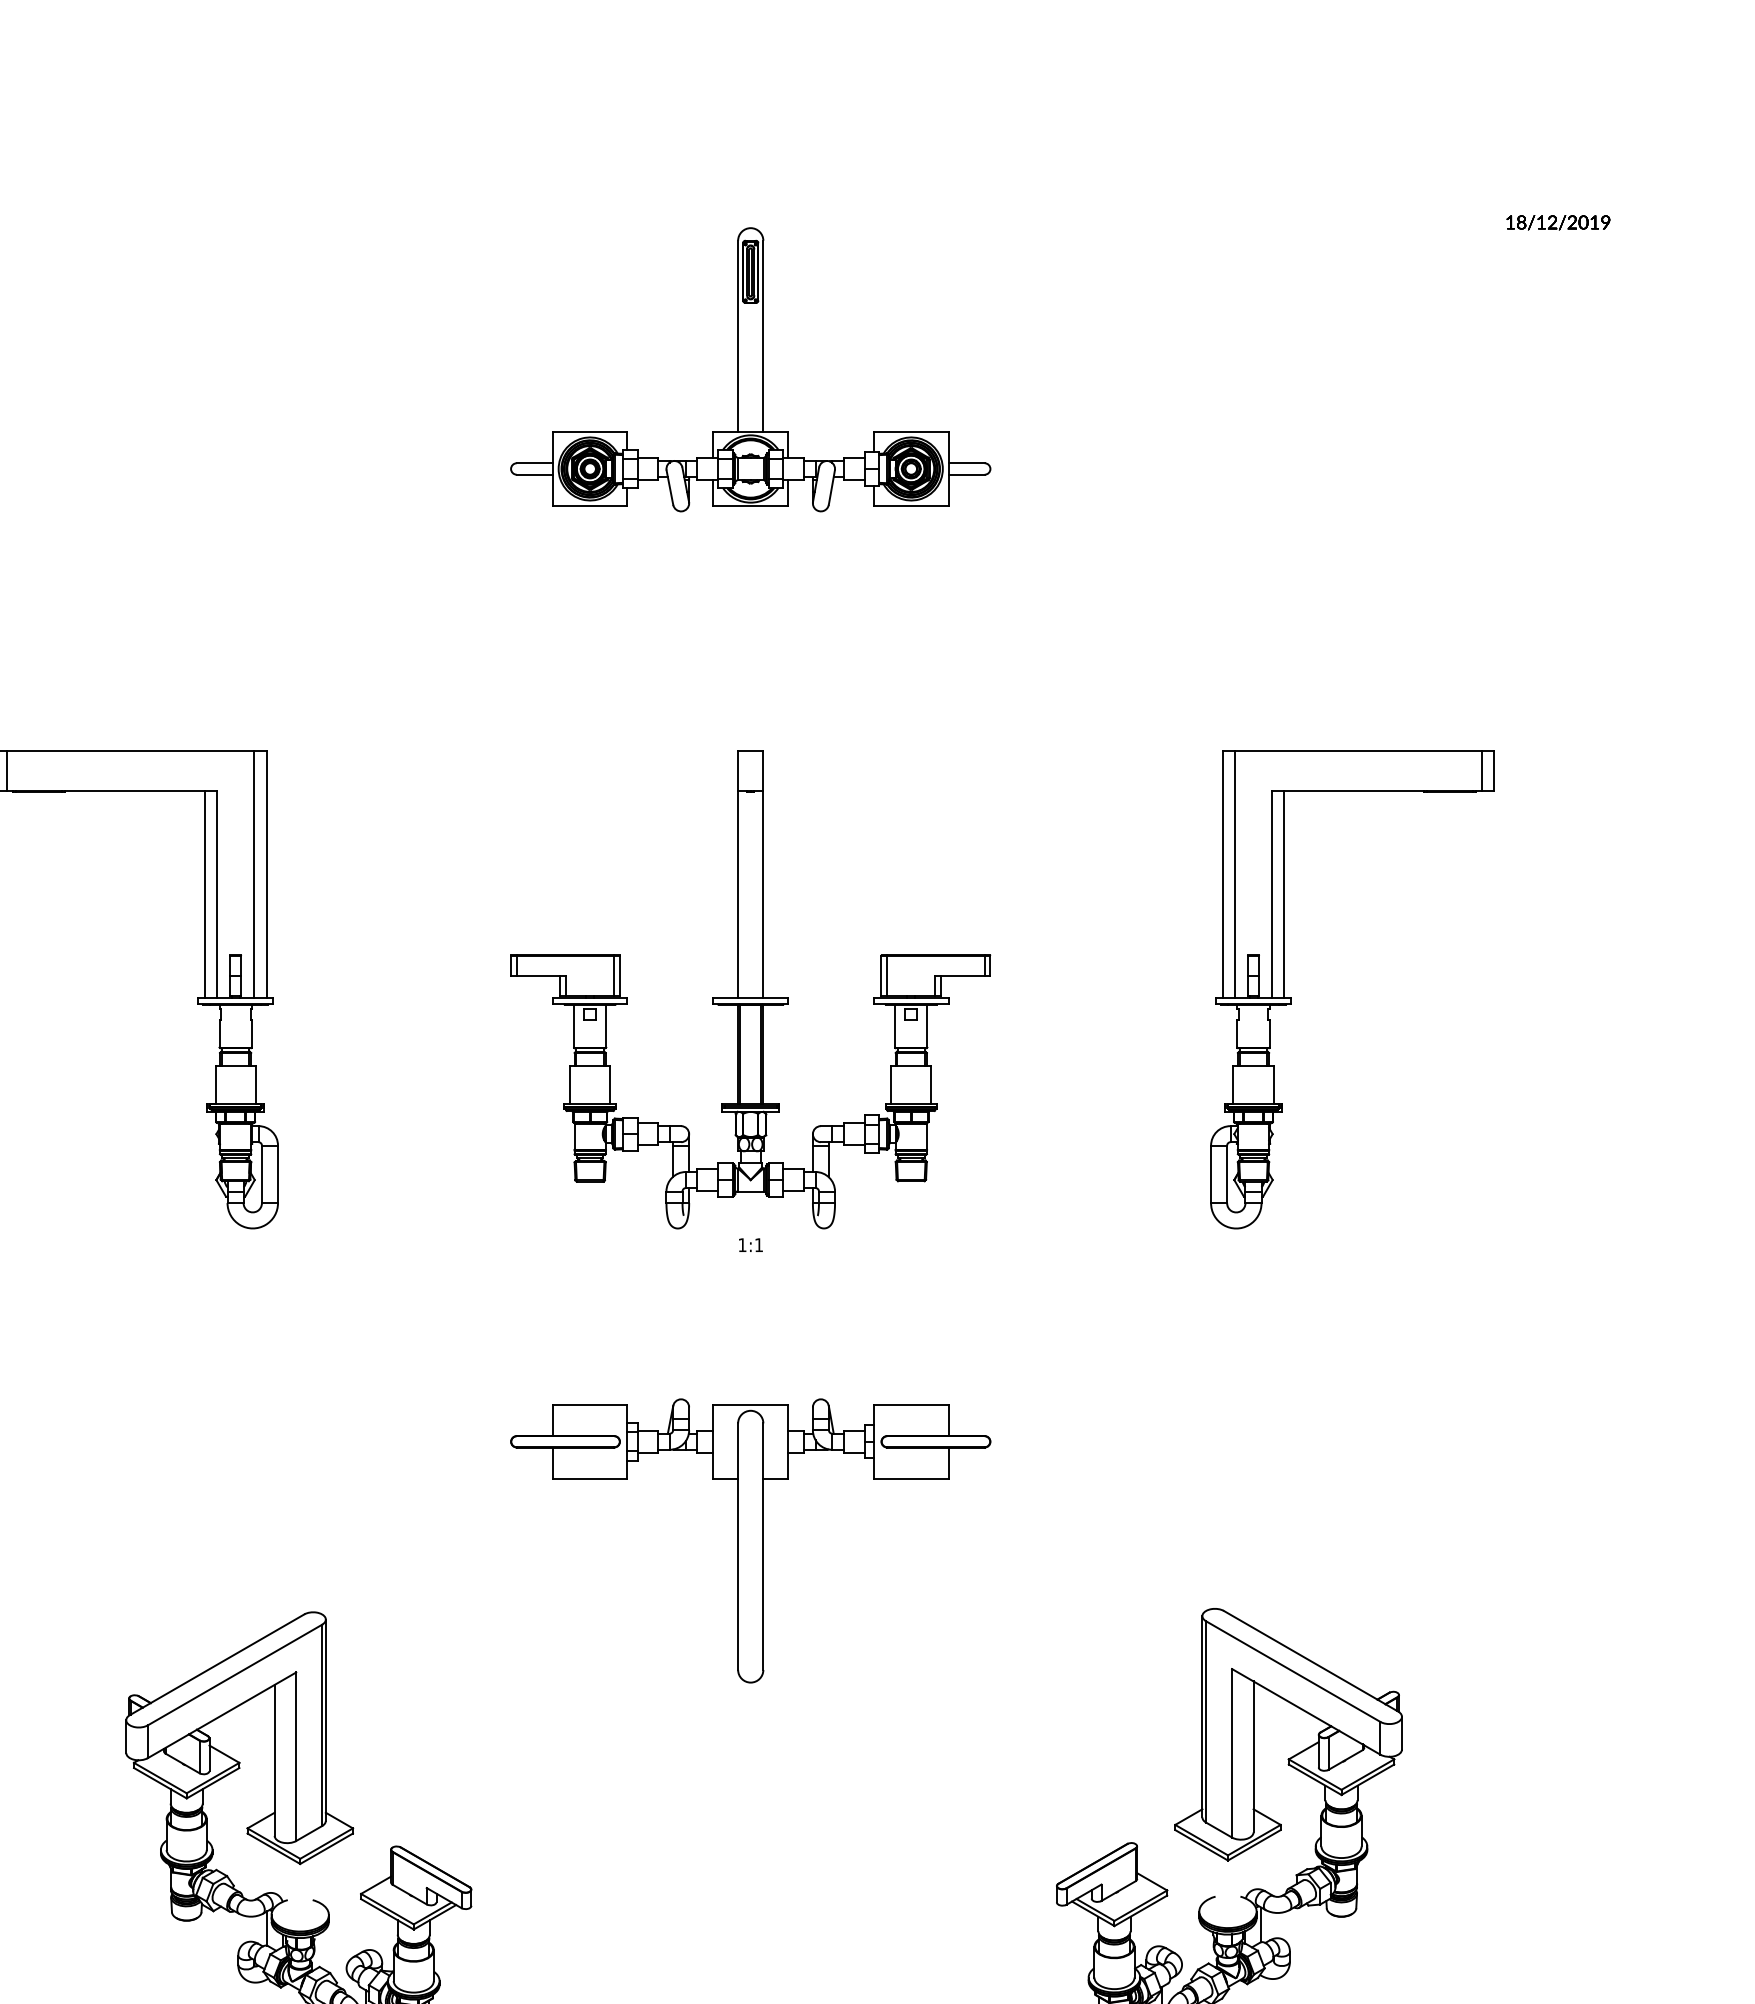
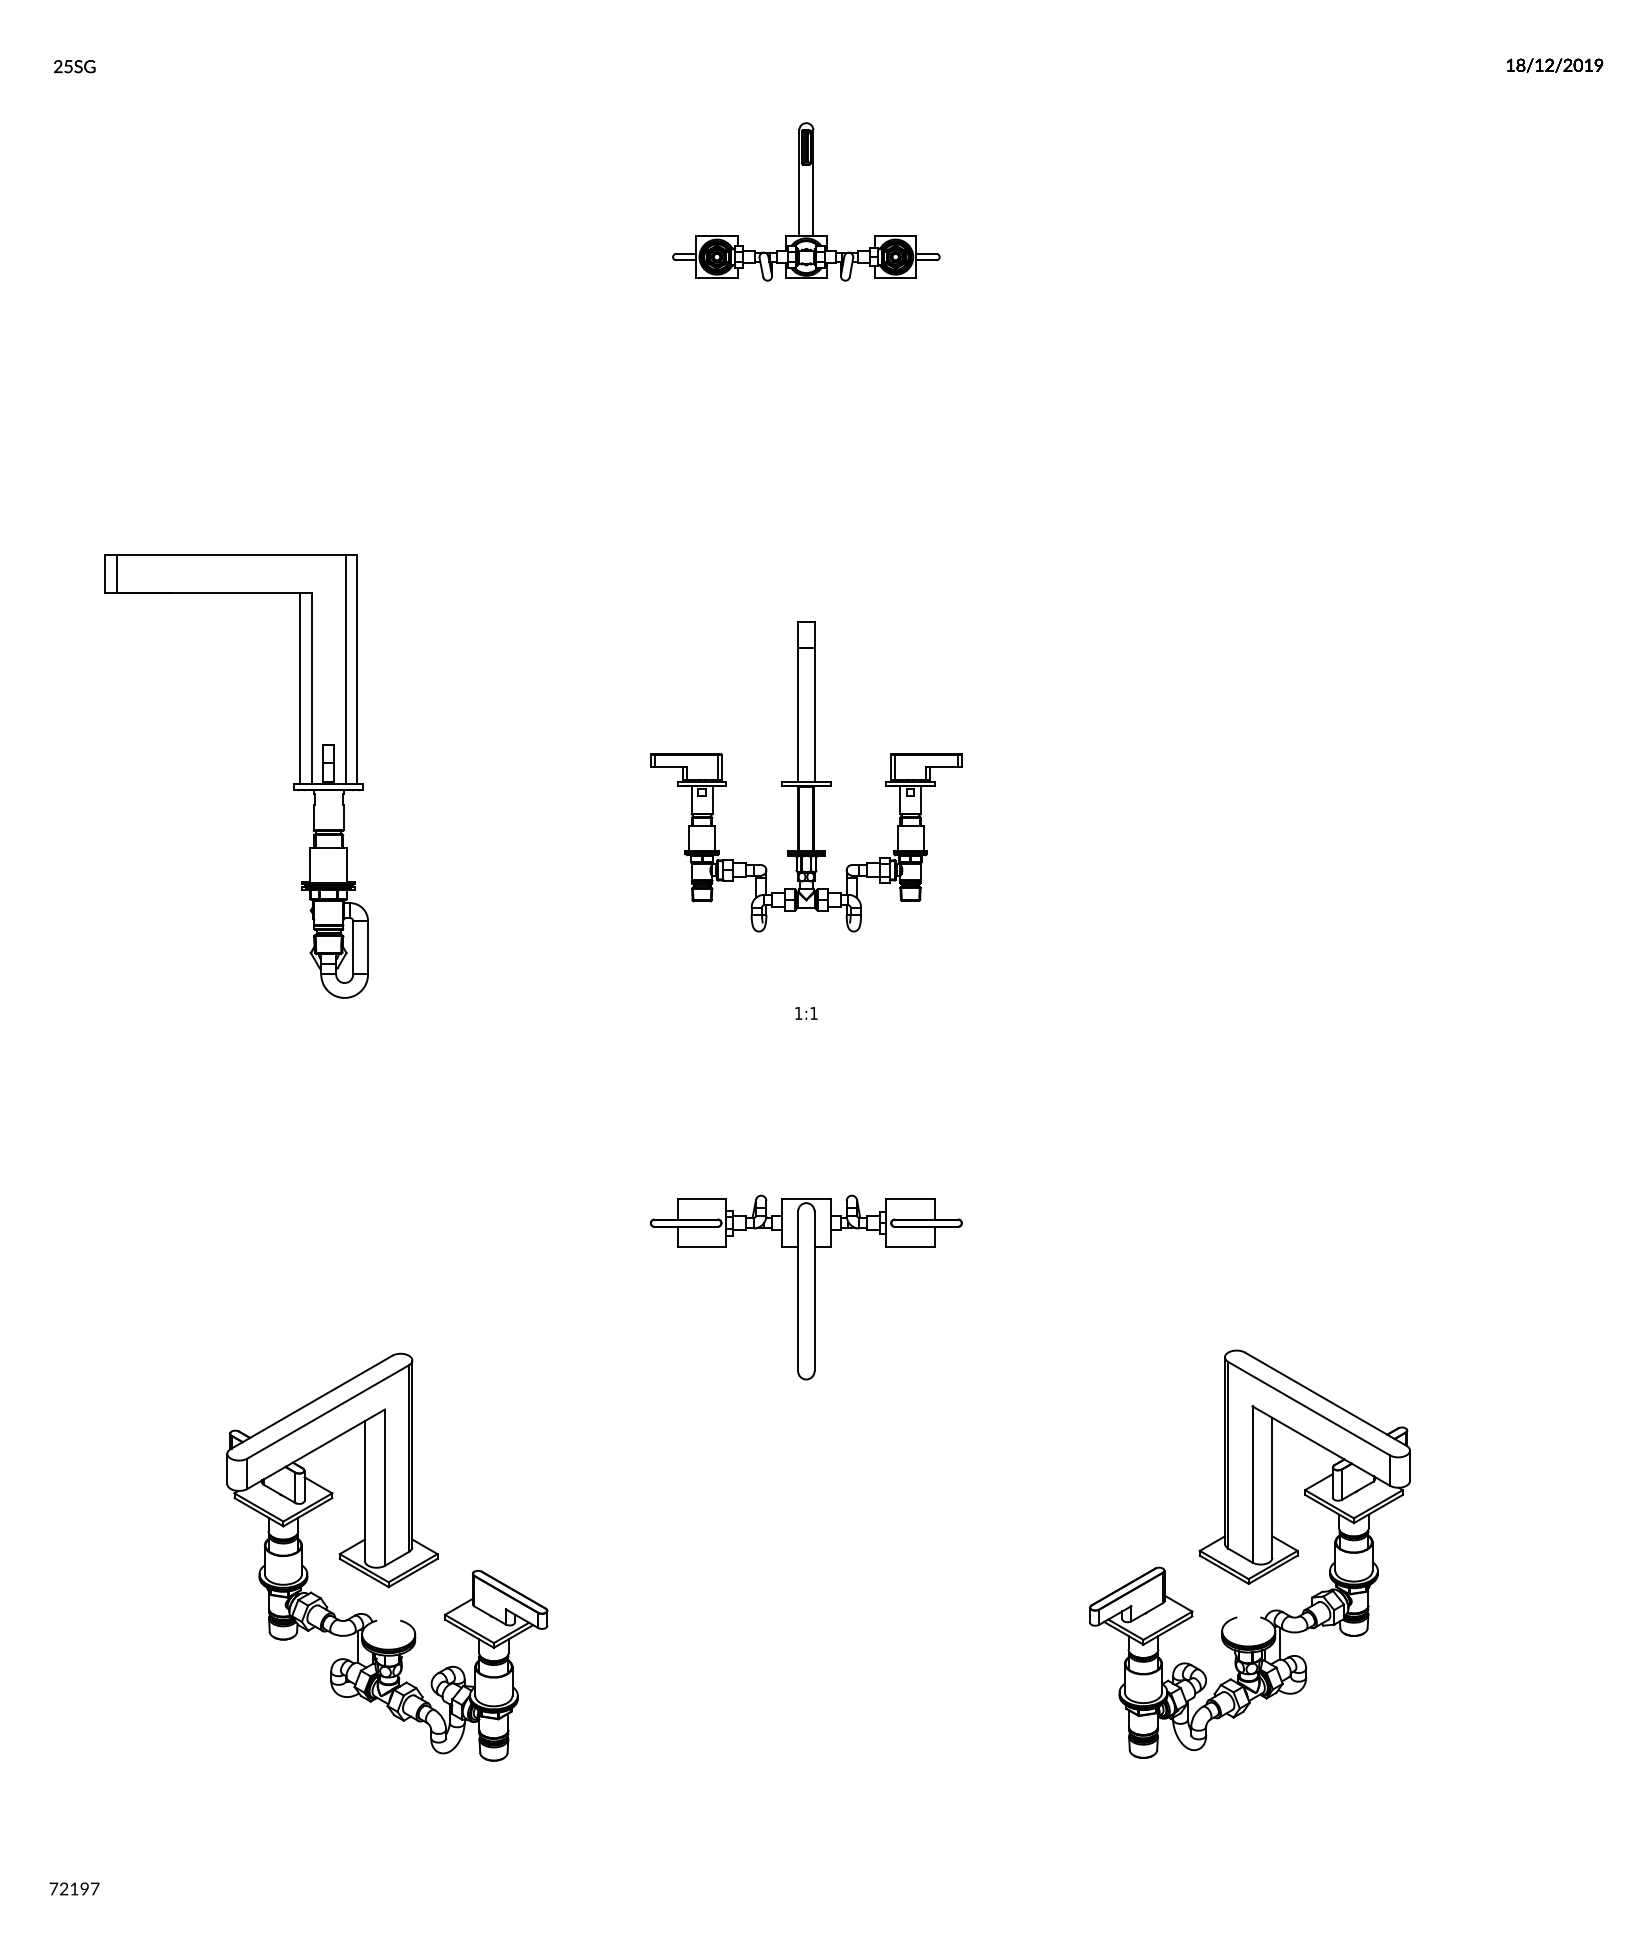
part: (750, 369) -> (806, 201), size x0.6
part: (750, 989) -> (806, 776), size x0.7
part: (1291, 997) -> (1307, 783), removed
part: (750, 1540) -> (806, 1287), size x0.7

